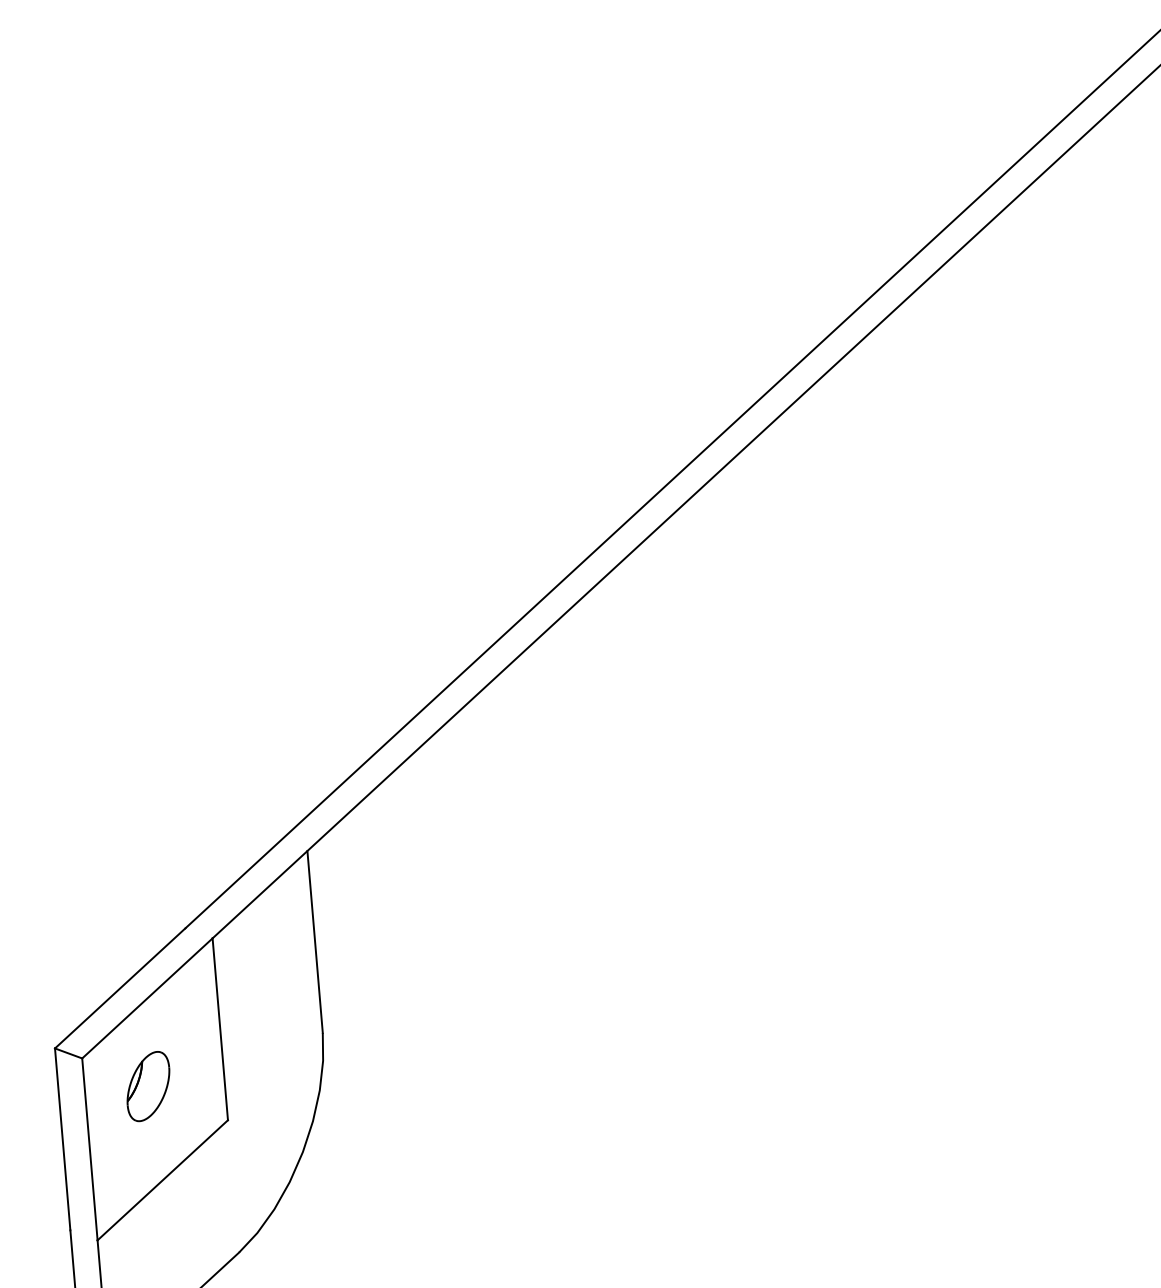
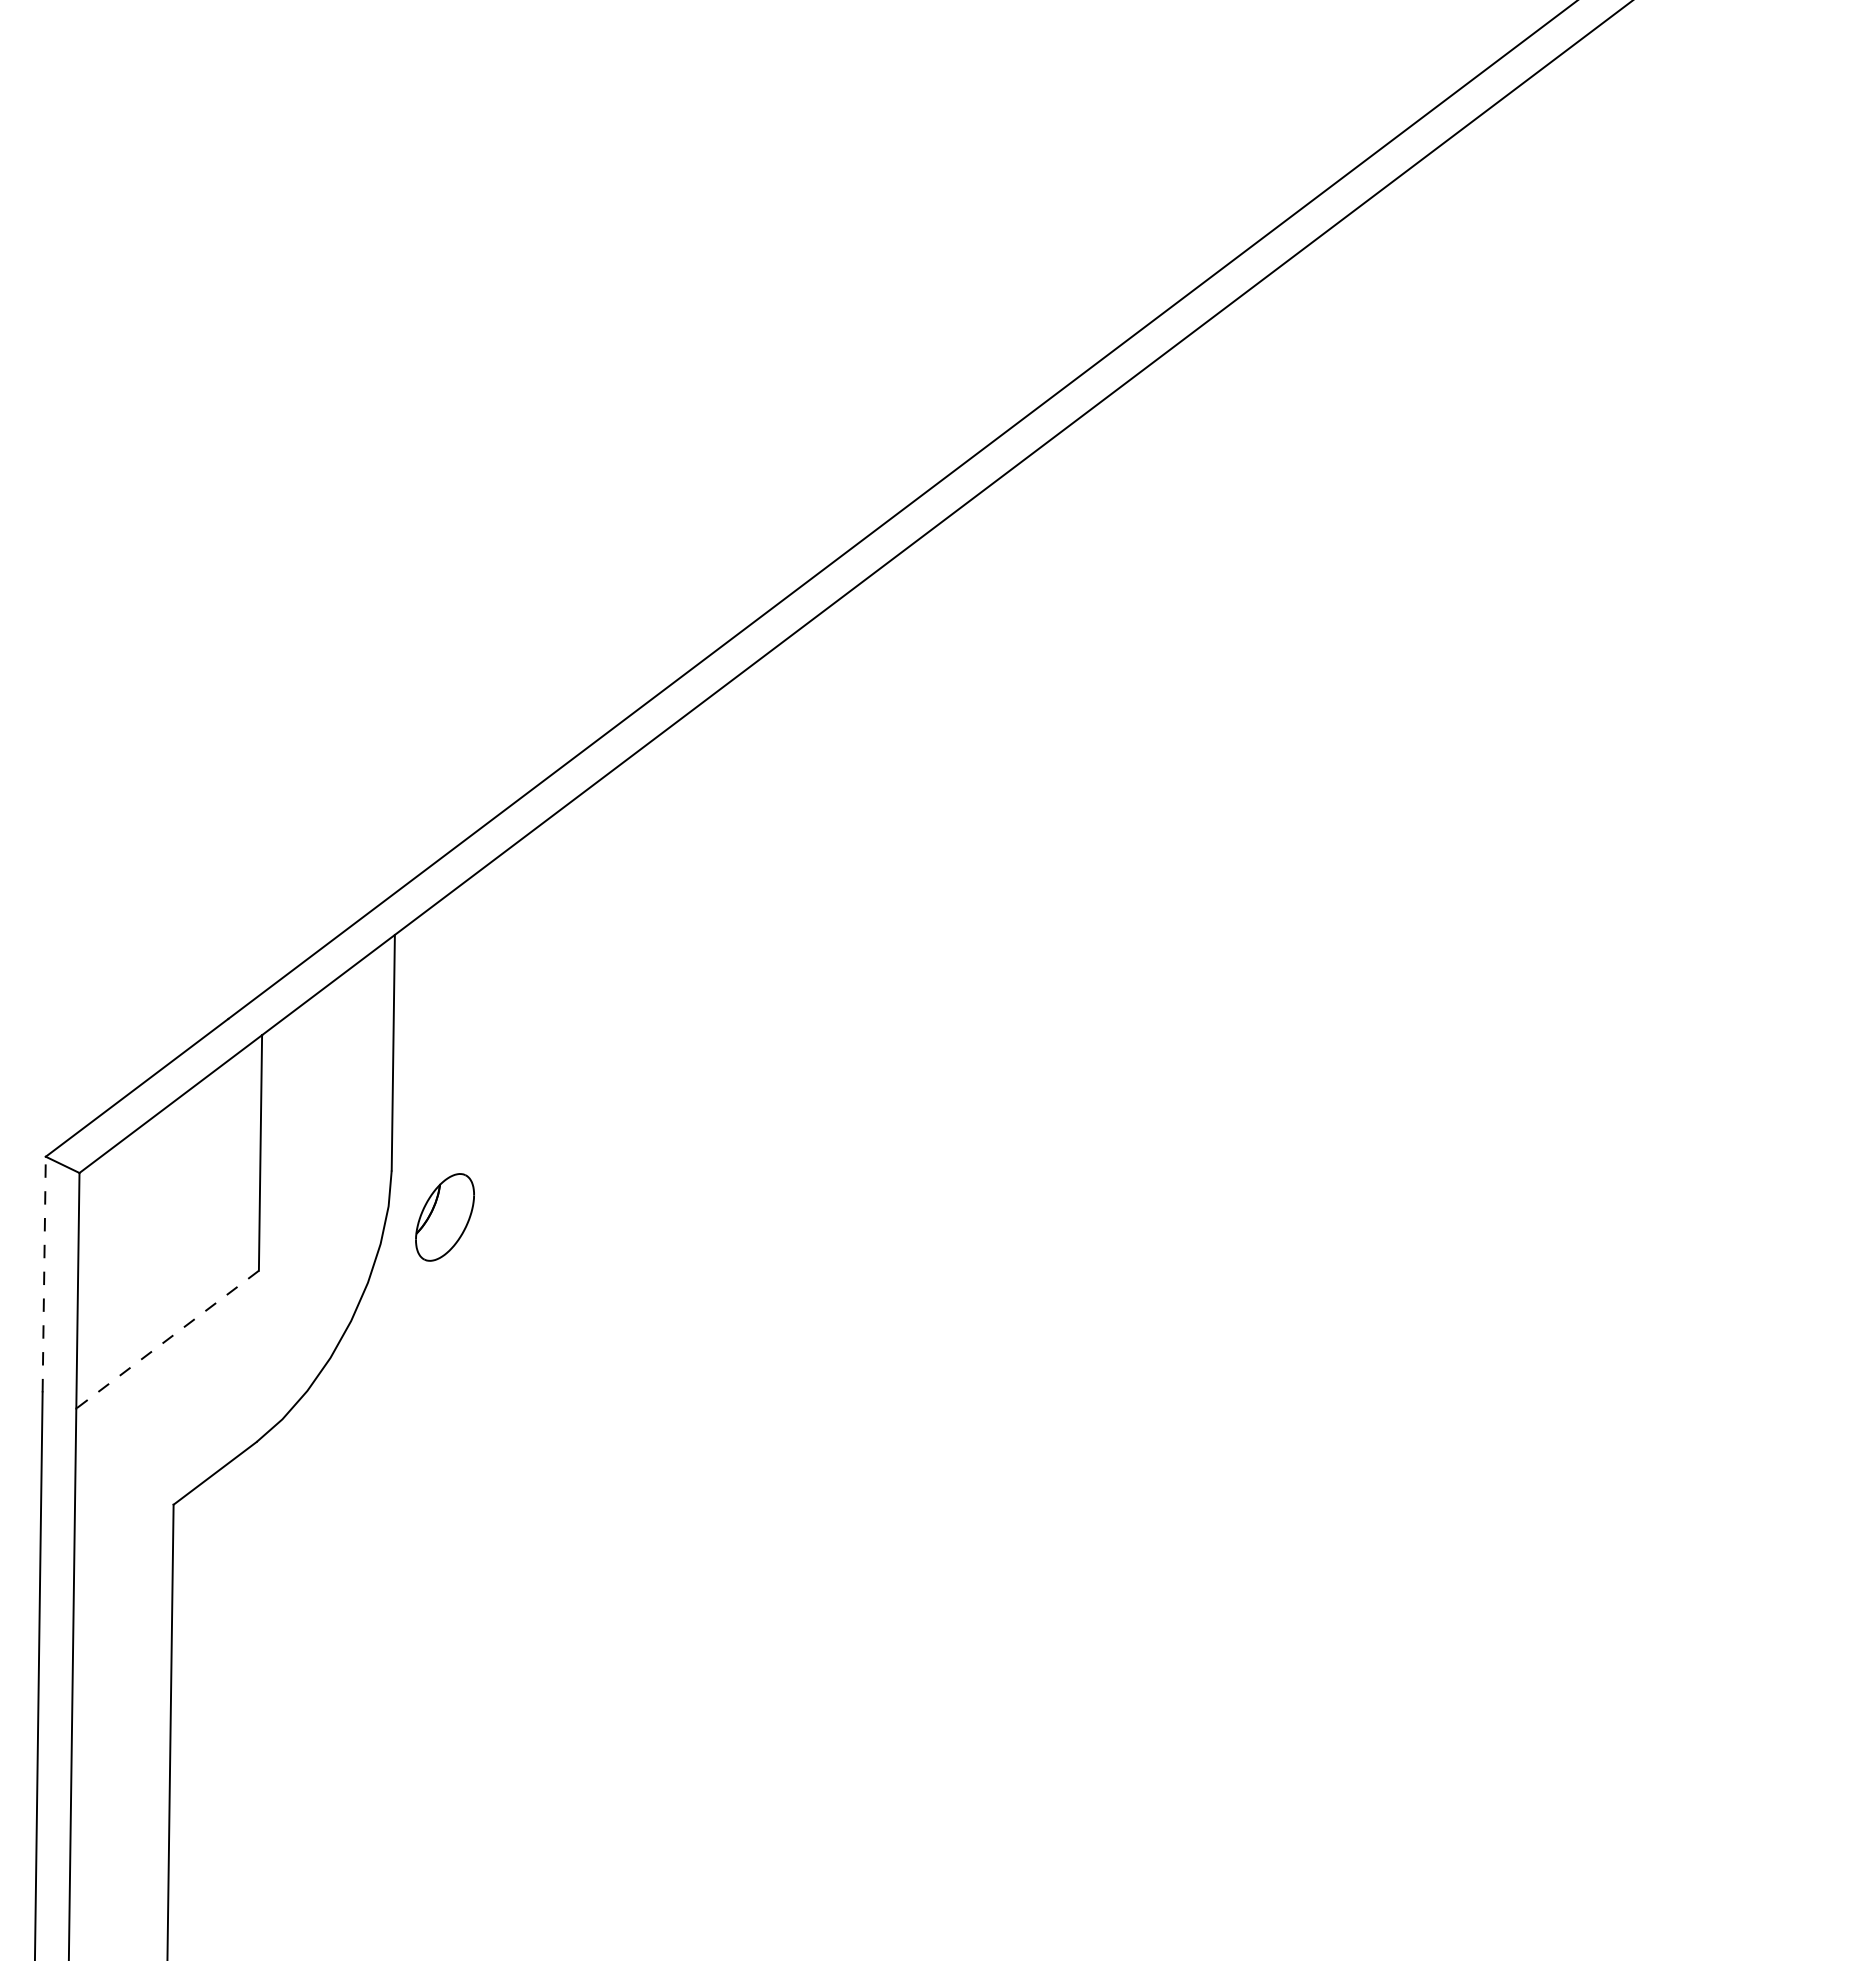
part: (148, 1086) -> (444, 1217), moved
line: (62, 1139) -> (44, 1274), solid -> dashed
line: (162, 1180) -> (167, 1339), solid -> dashed

